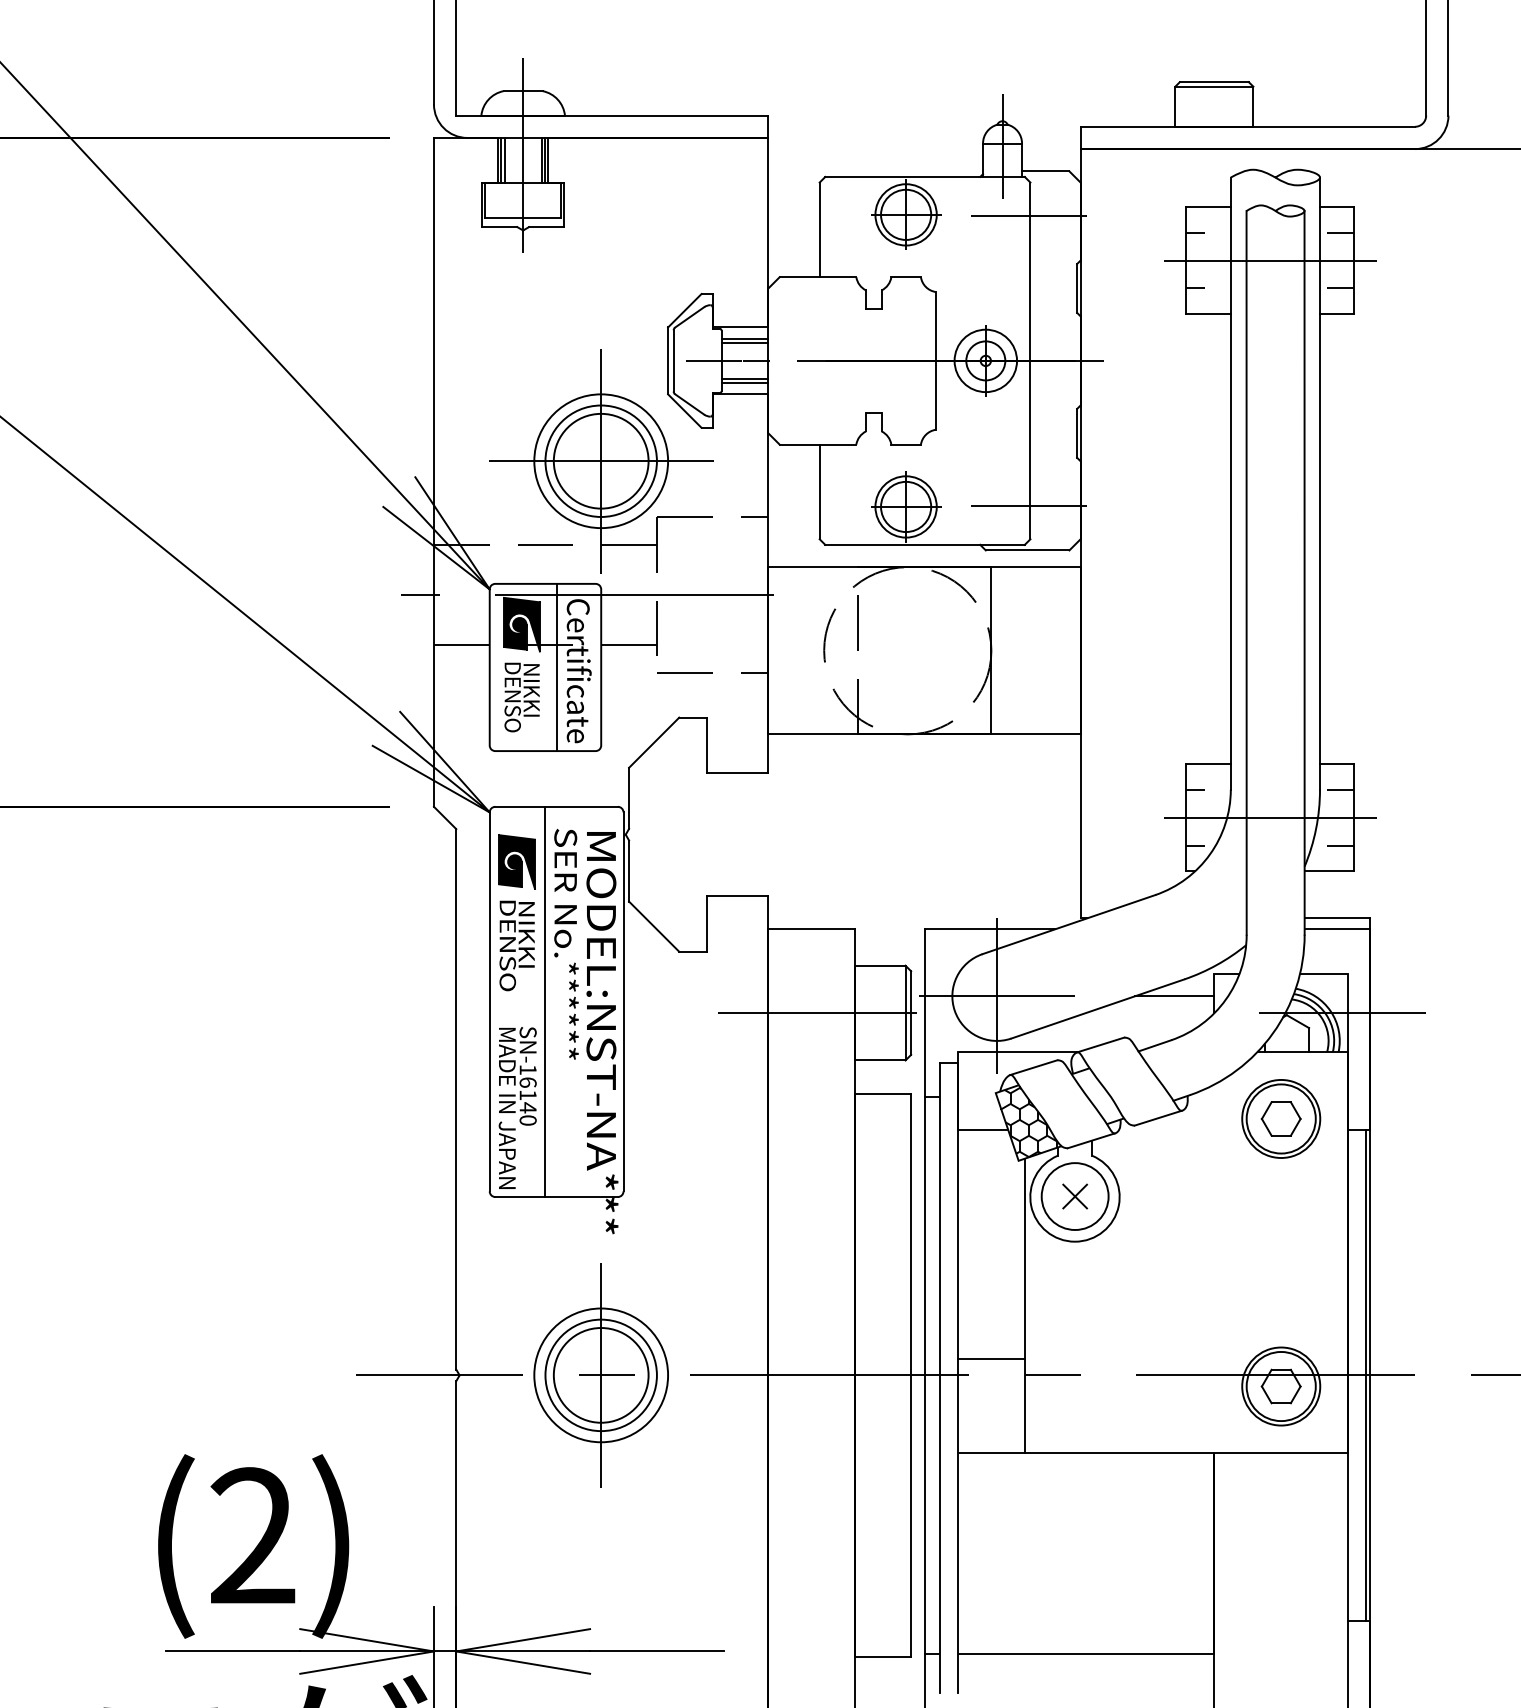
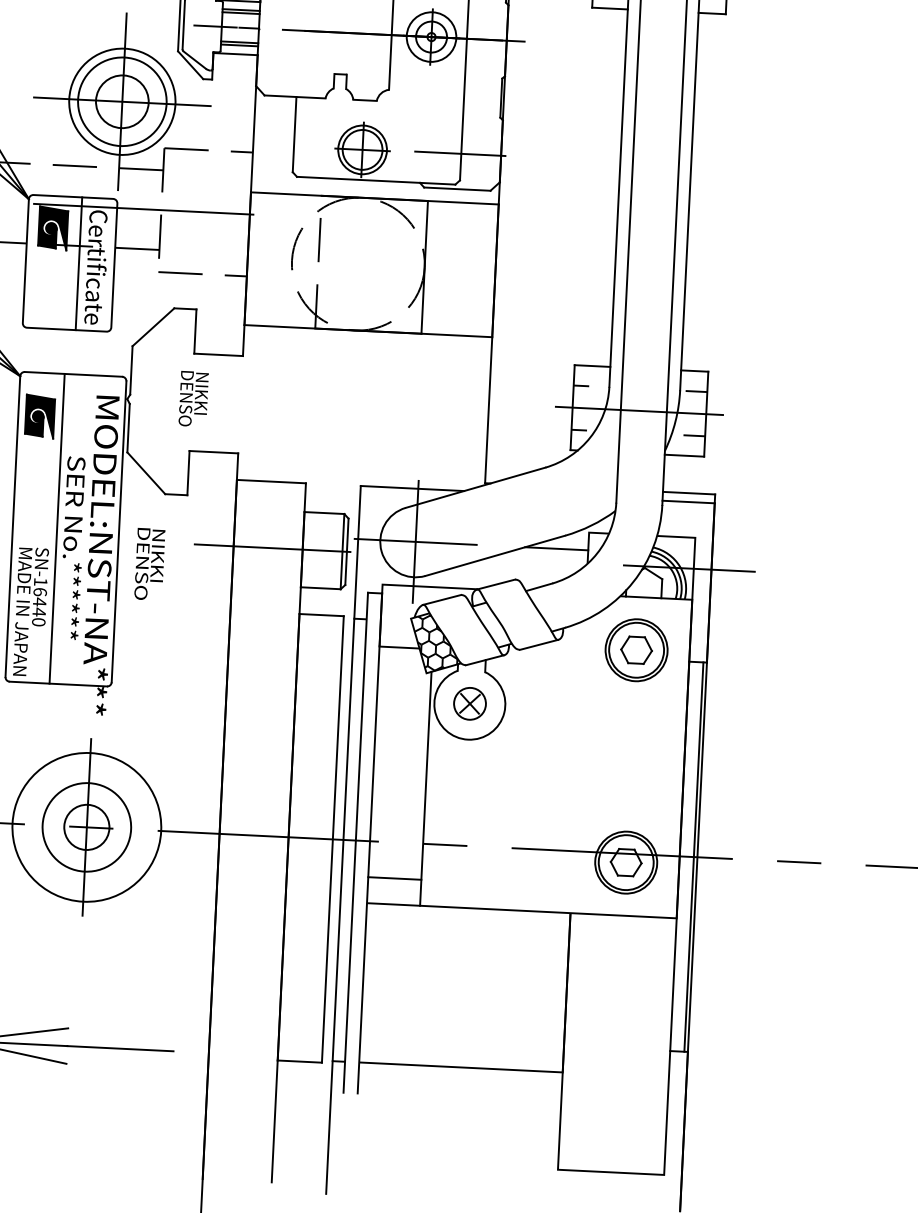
circle: (600, 460) -> (121, 101), size x0.7
text: (521, 697) -> (193, 399), moved
text: (566, 943) -> (72, 547), moved
text: (516, 945) -> (149, 563), moved
text: (527, 1094) -> (39, 601), SN-16140 -> SN-16440
circle: (1074, 1196) -> (469, 703), size x0.6
line: (990, 1358) -> (394, 878), moved
circle: (600, 1375) -> (86, 827), size x0.6
circle: (601, 1375) -> (87, 827), size x1.4

